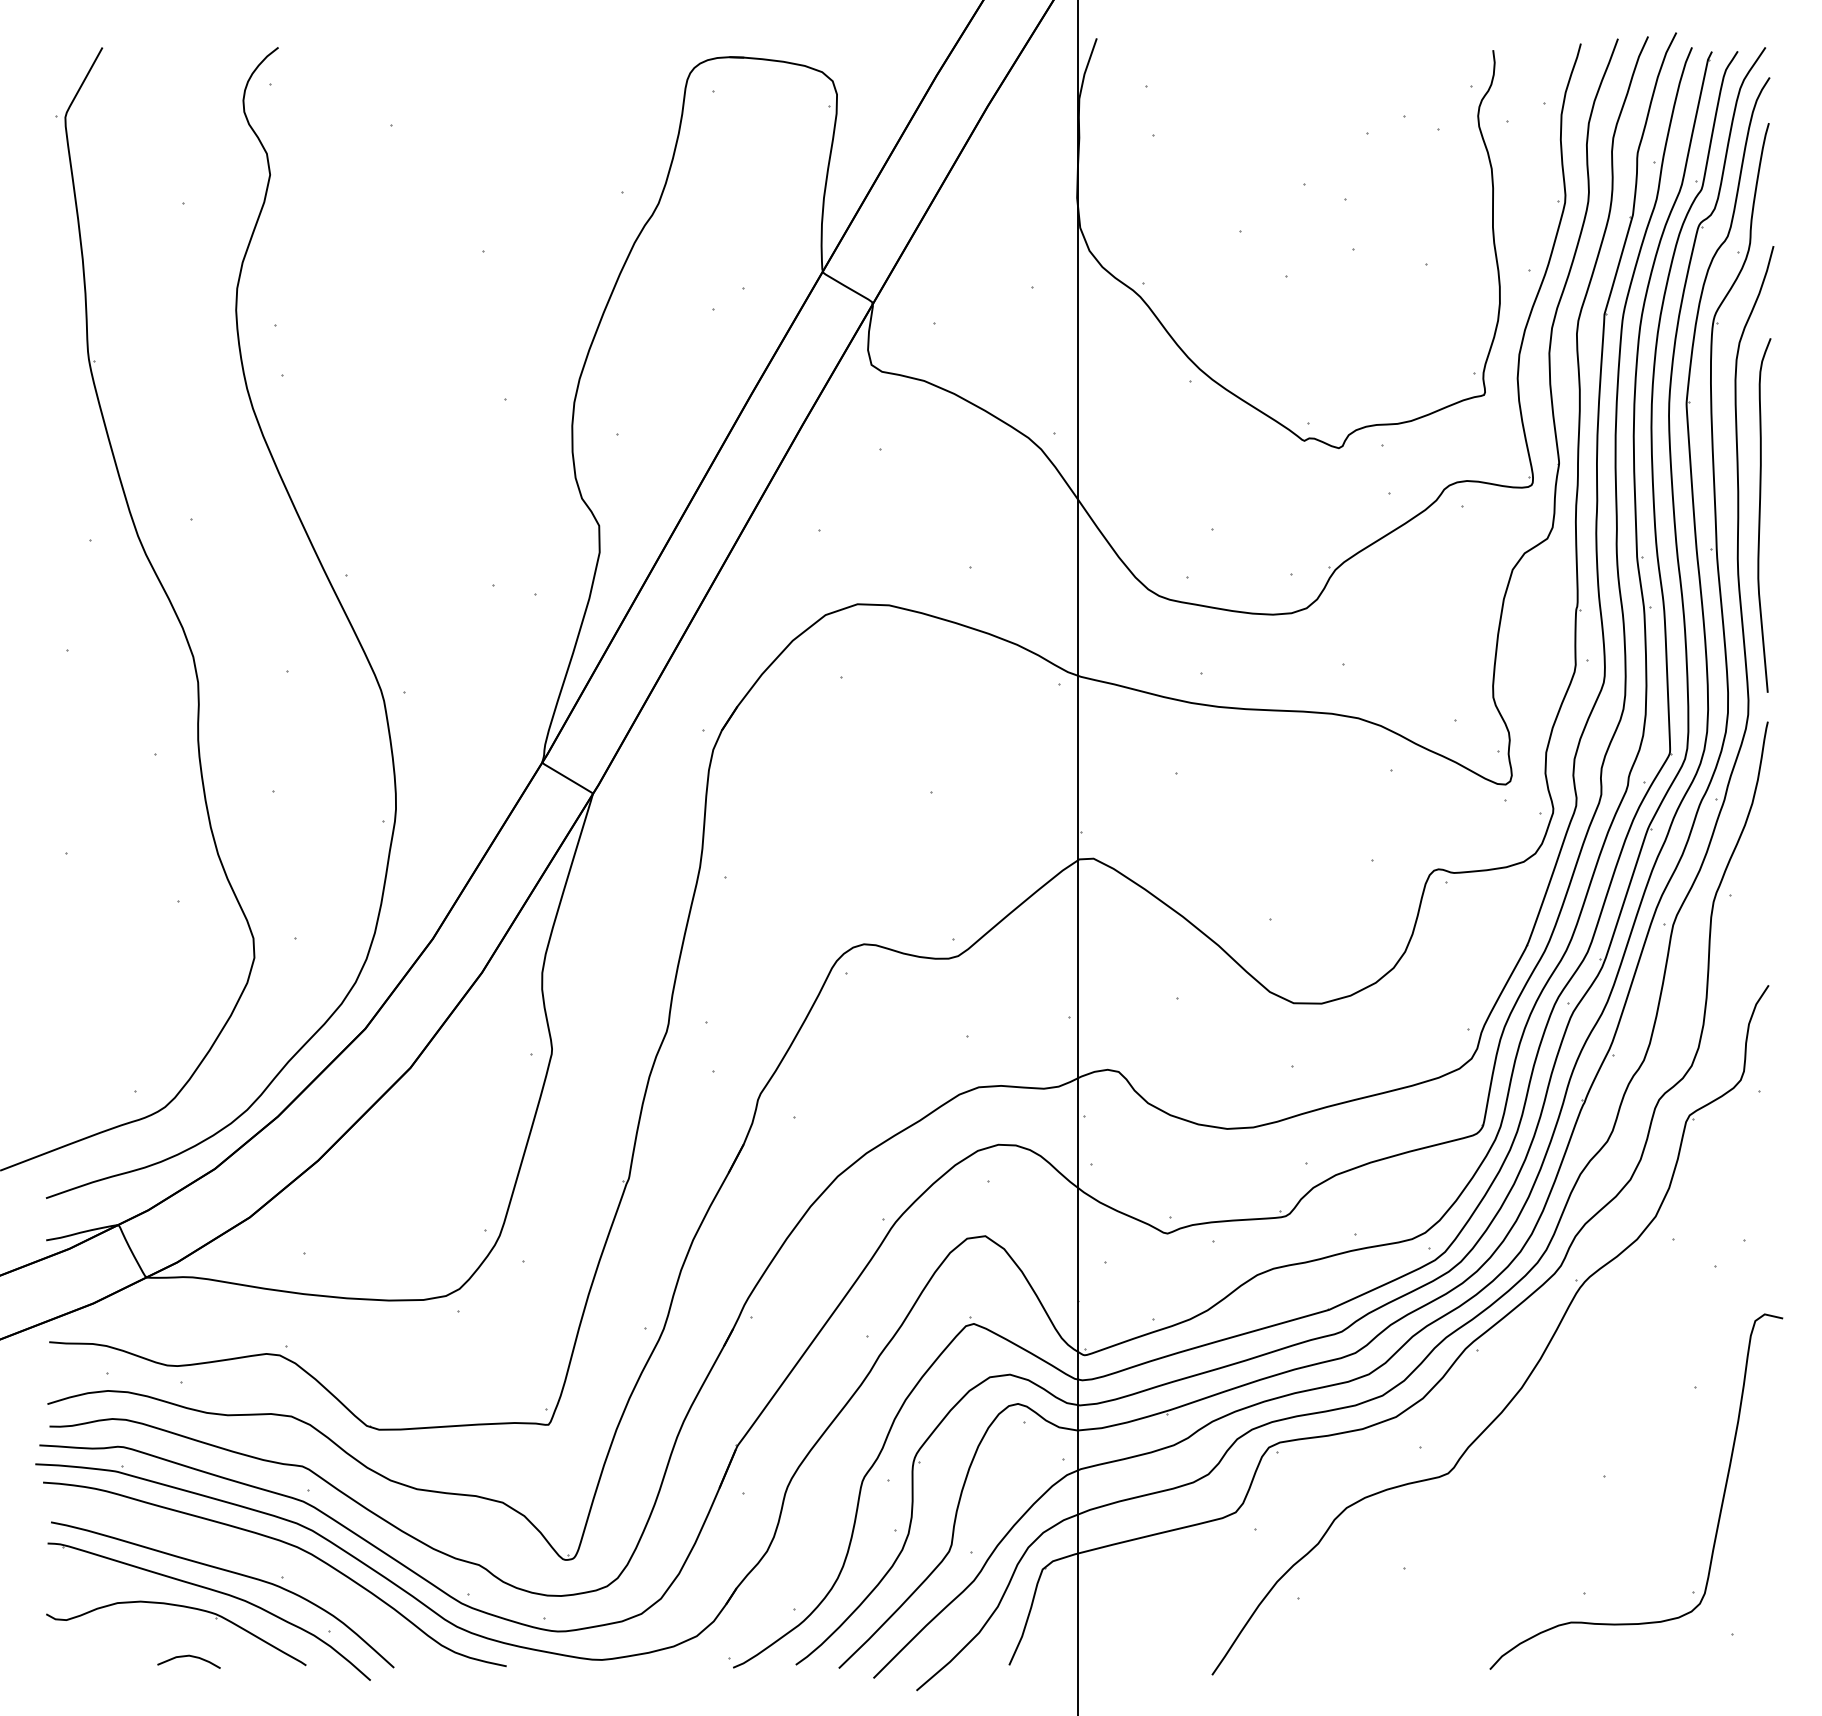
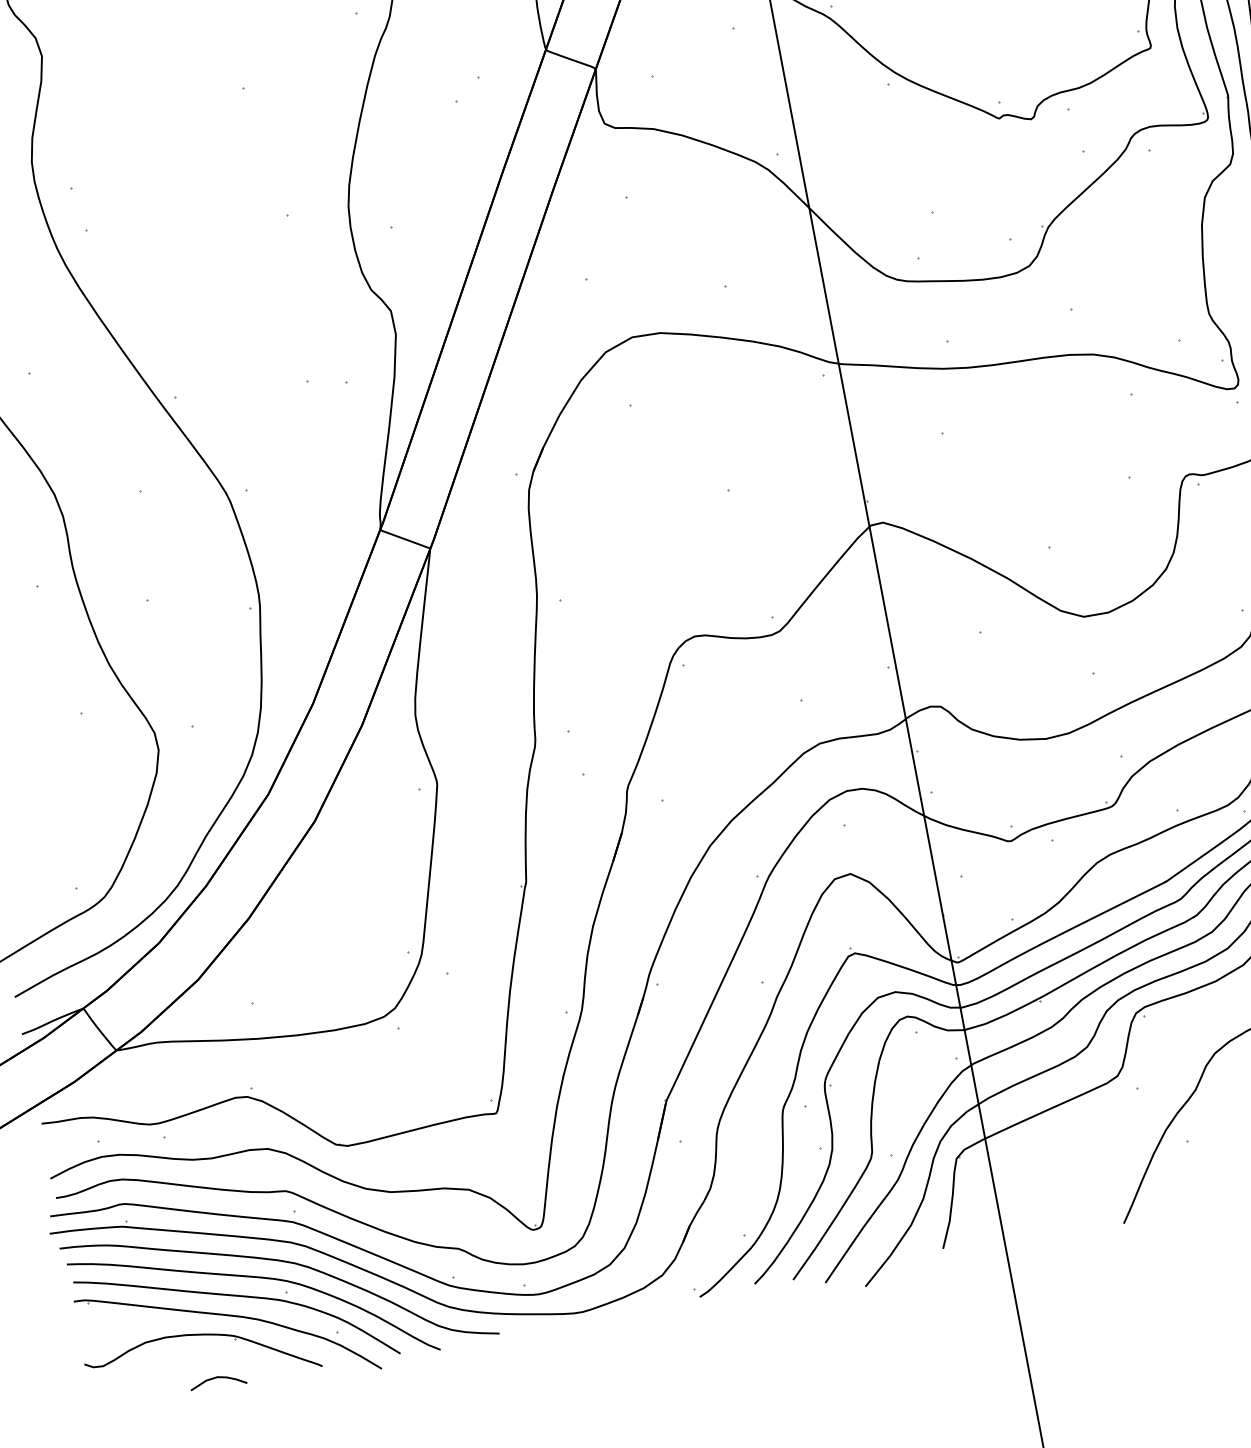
curve: (251, 1555) -> (255, 1278), added

